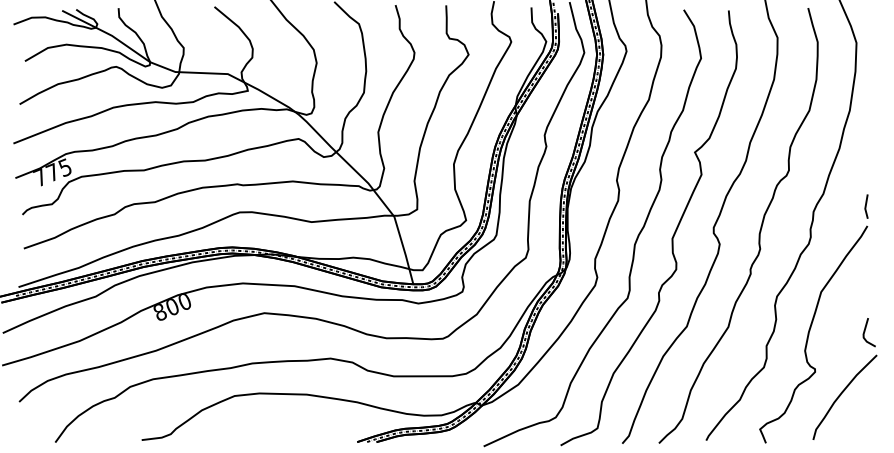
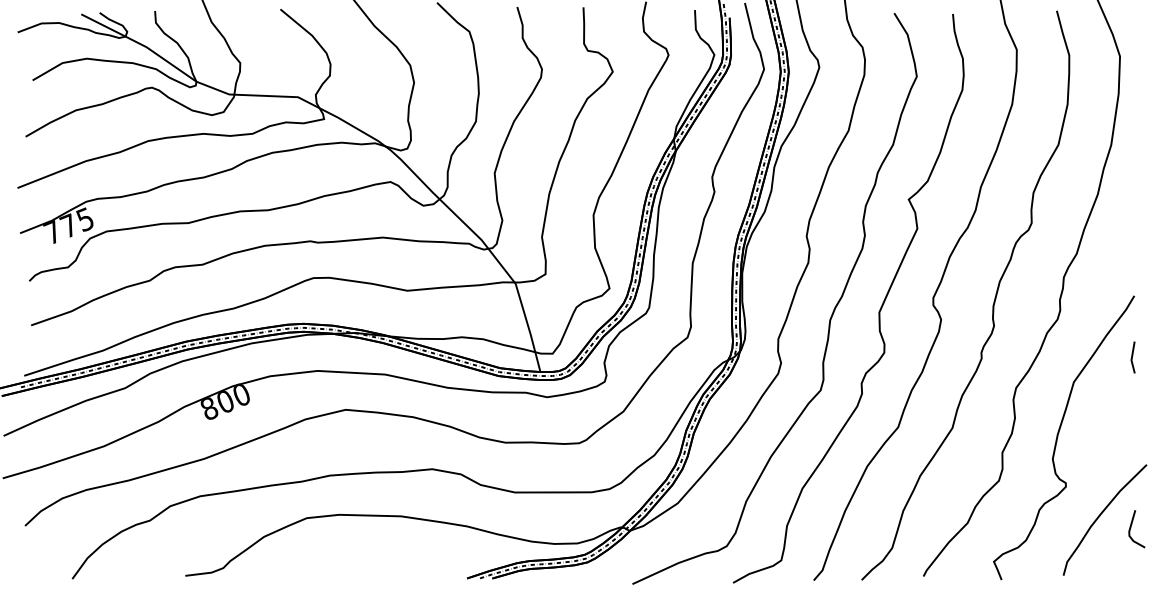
line: (866, 206) -> (1132, 357), moved
line: (865, 332) -> (1131, 528), moved

